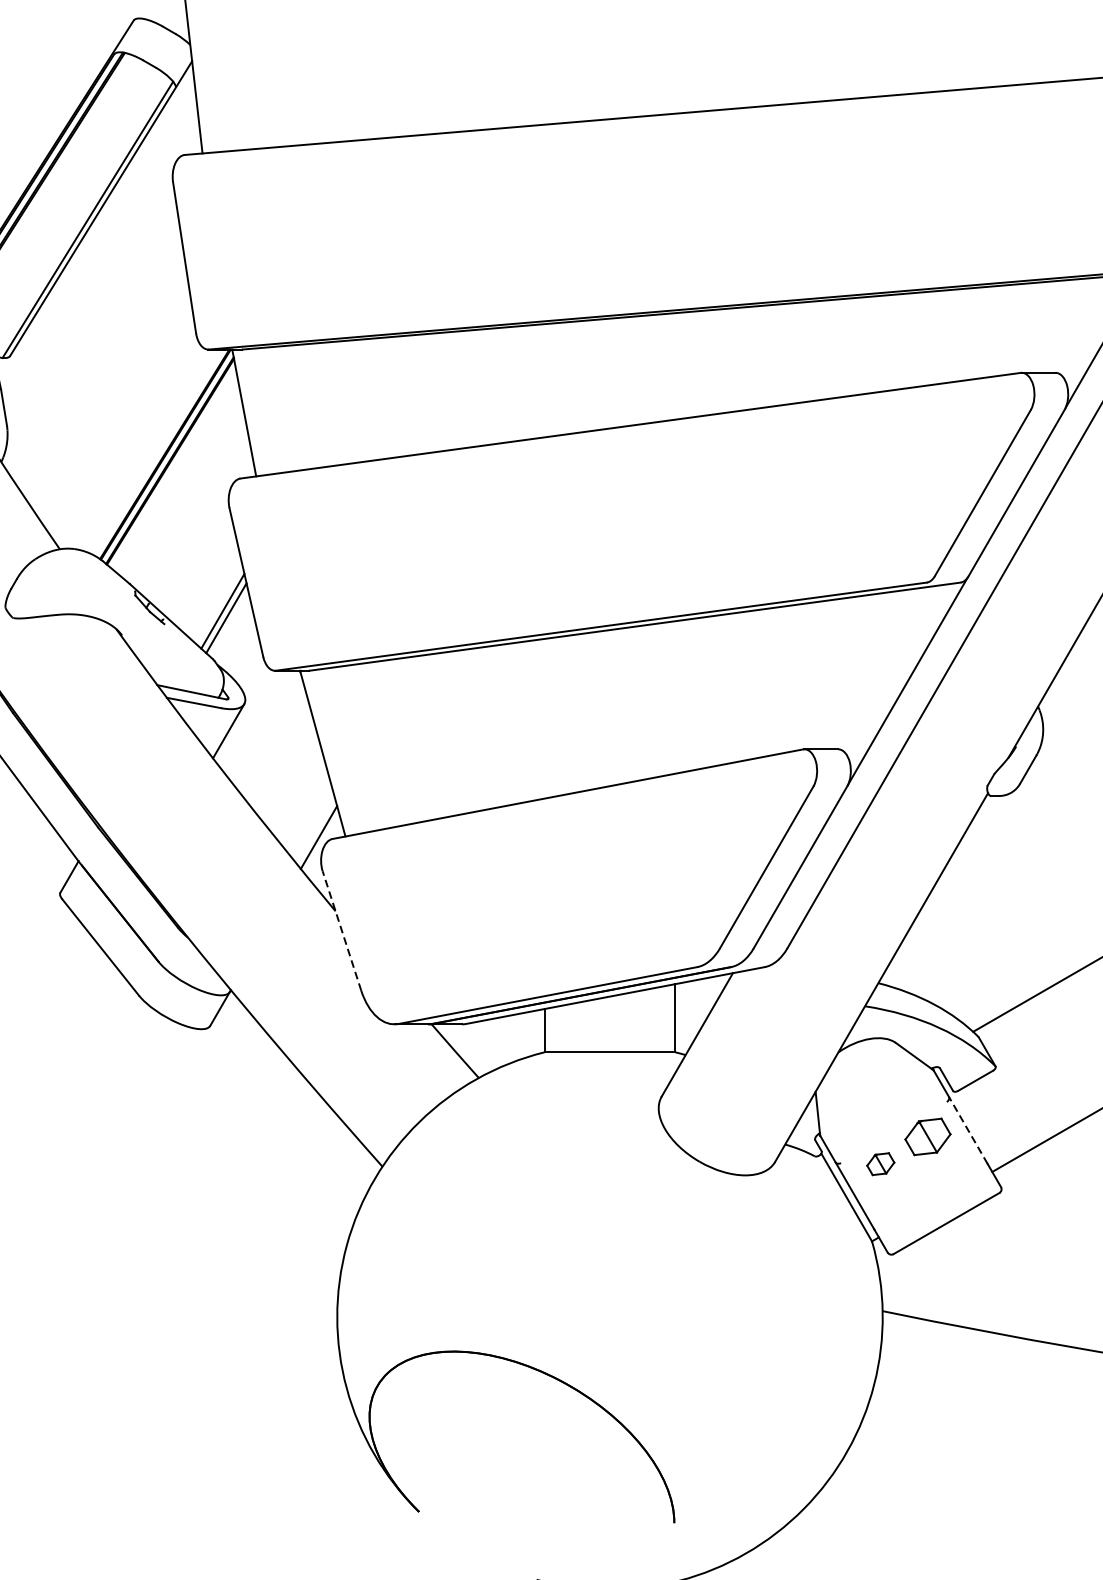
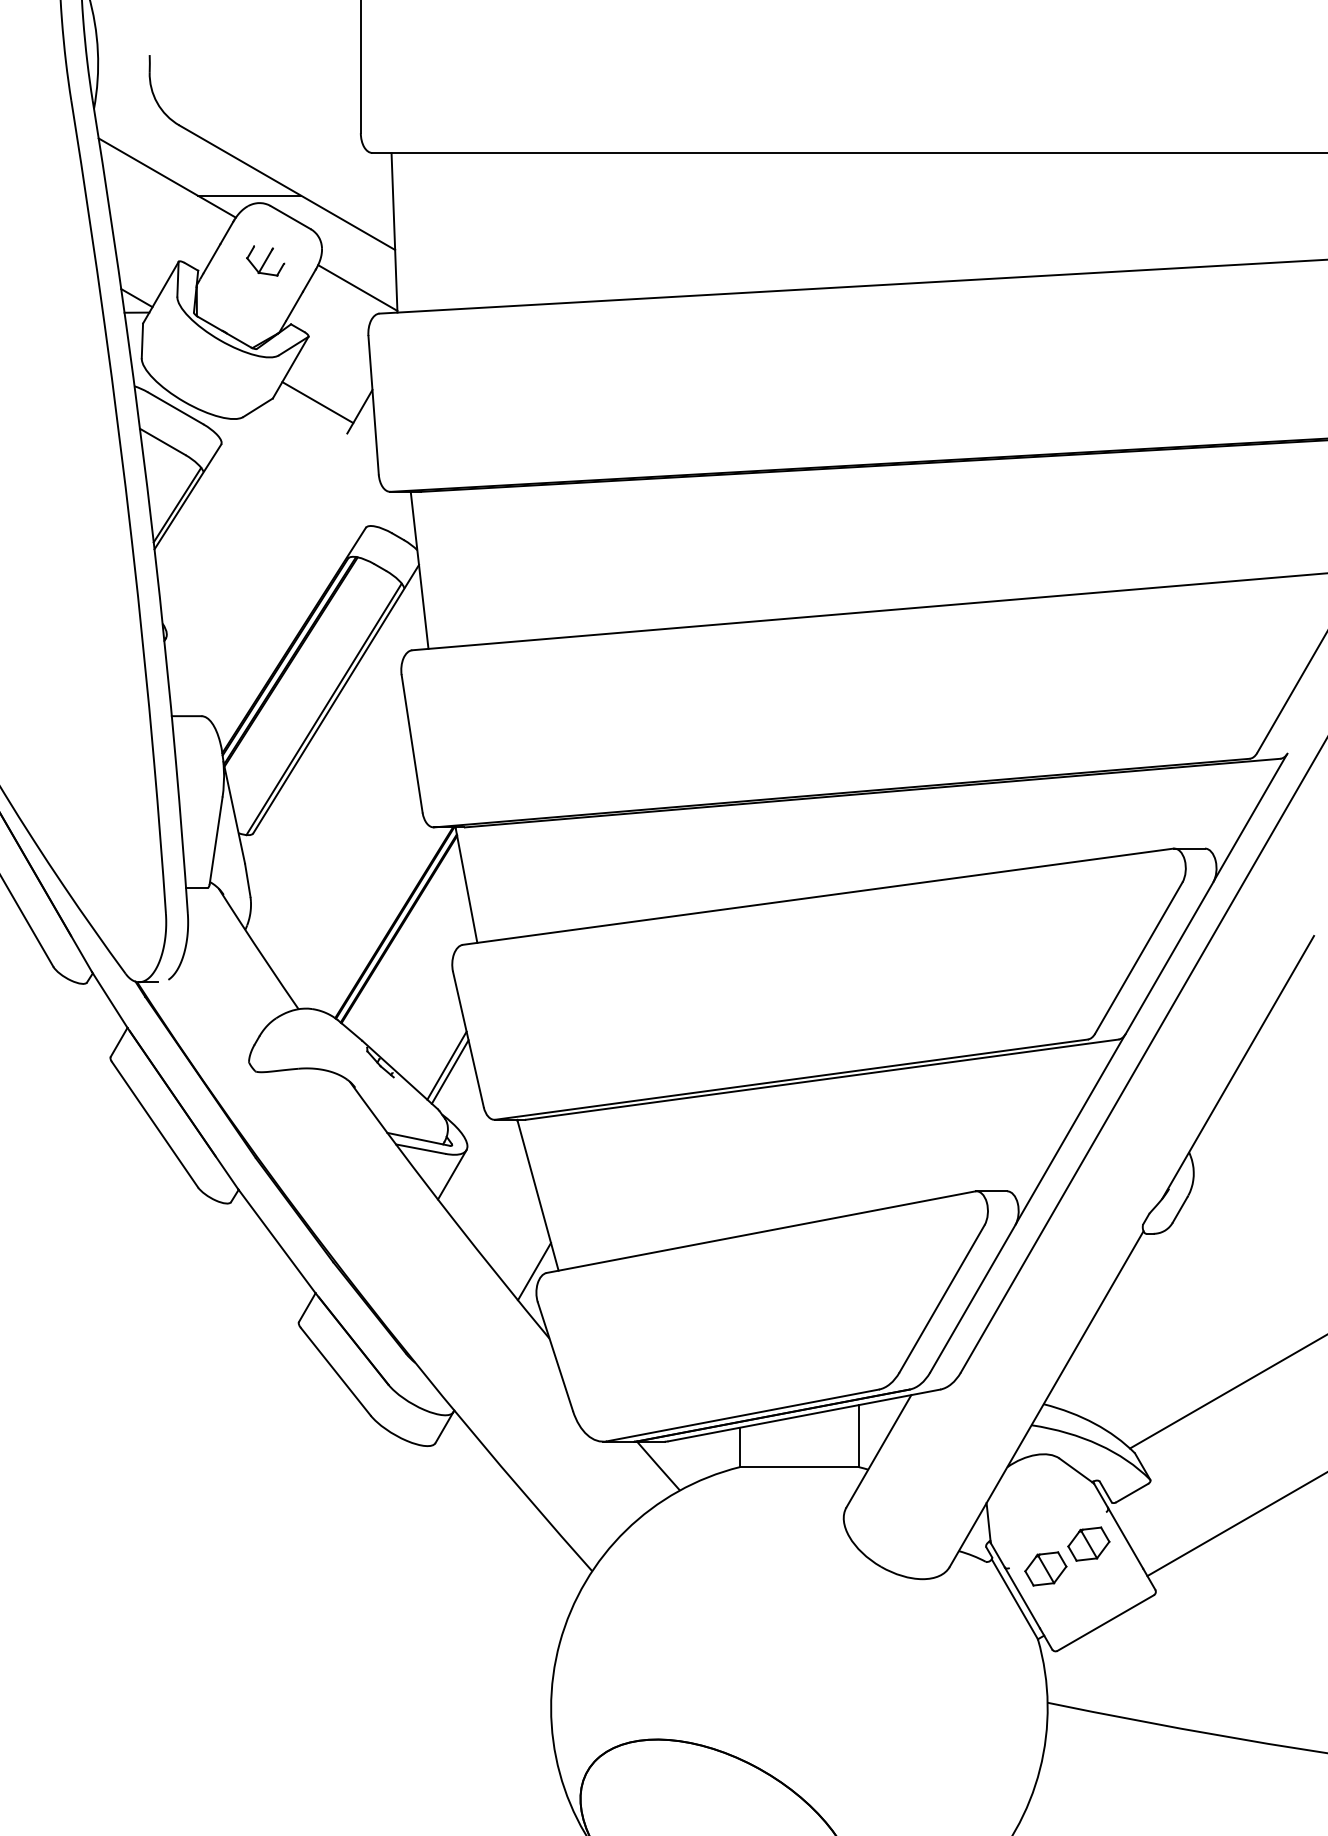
line: (342, 930) -> (555, 1356), dashed -> solid
line: (968, 1129) -> (1125, 1537), dashed -> solid
part: (880, 1163) -> (1045, 1568), size x1.67

